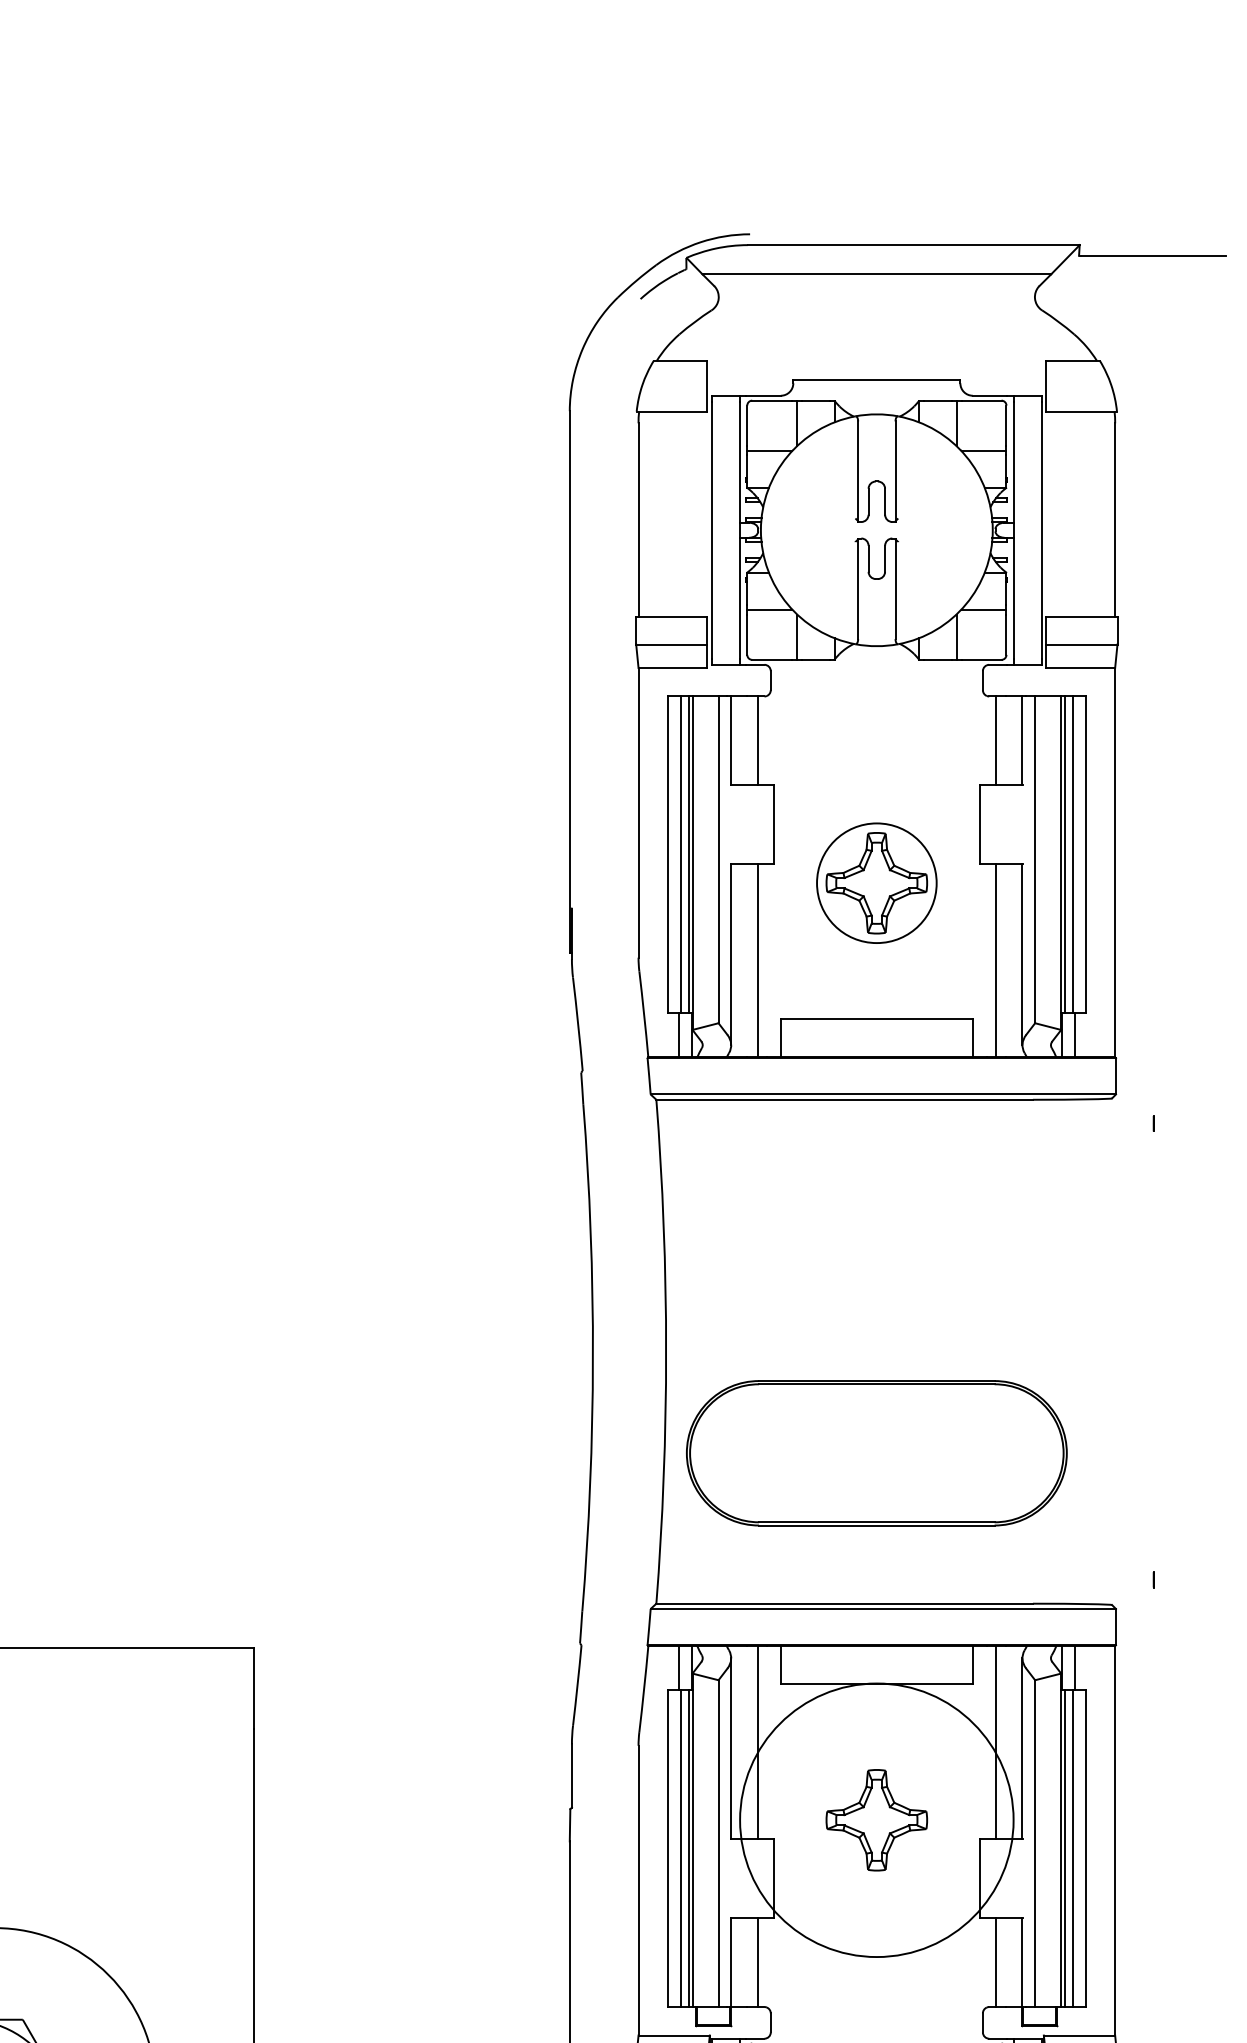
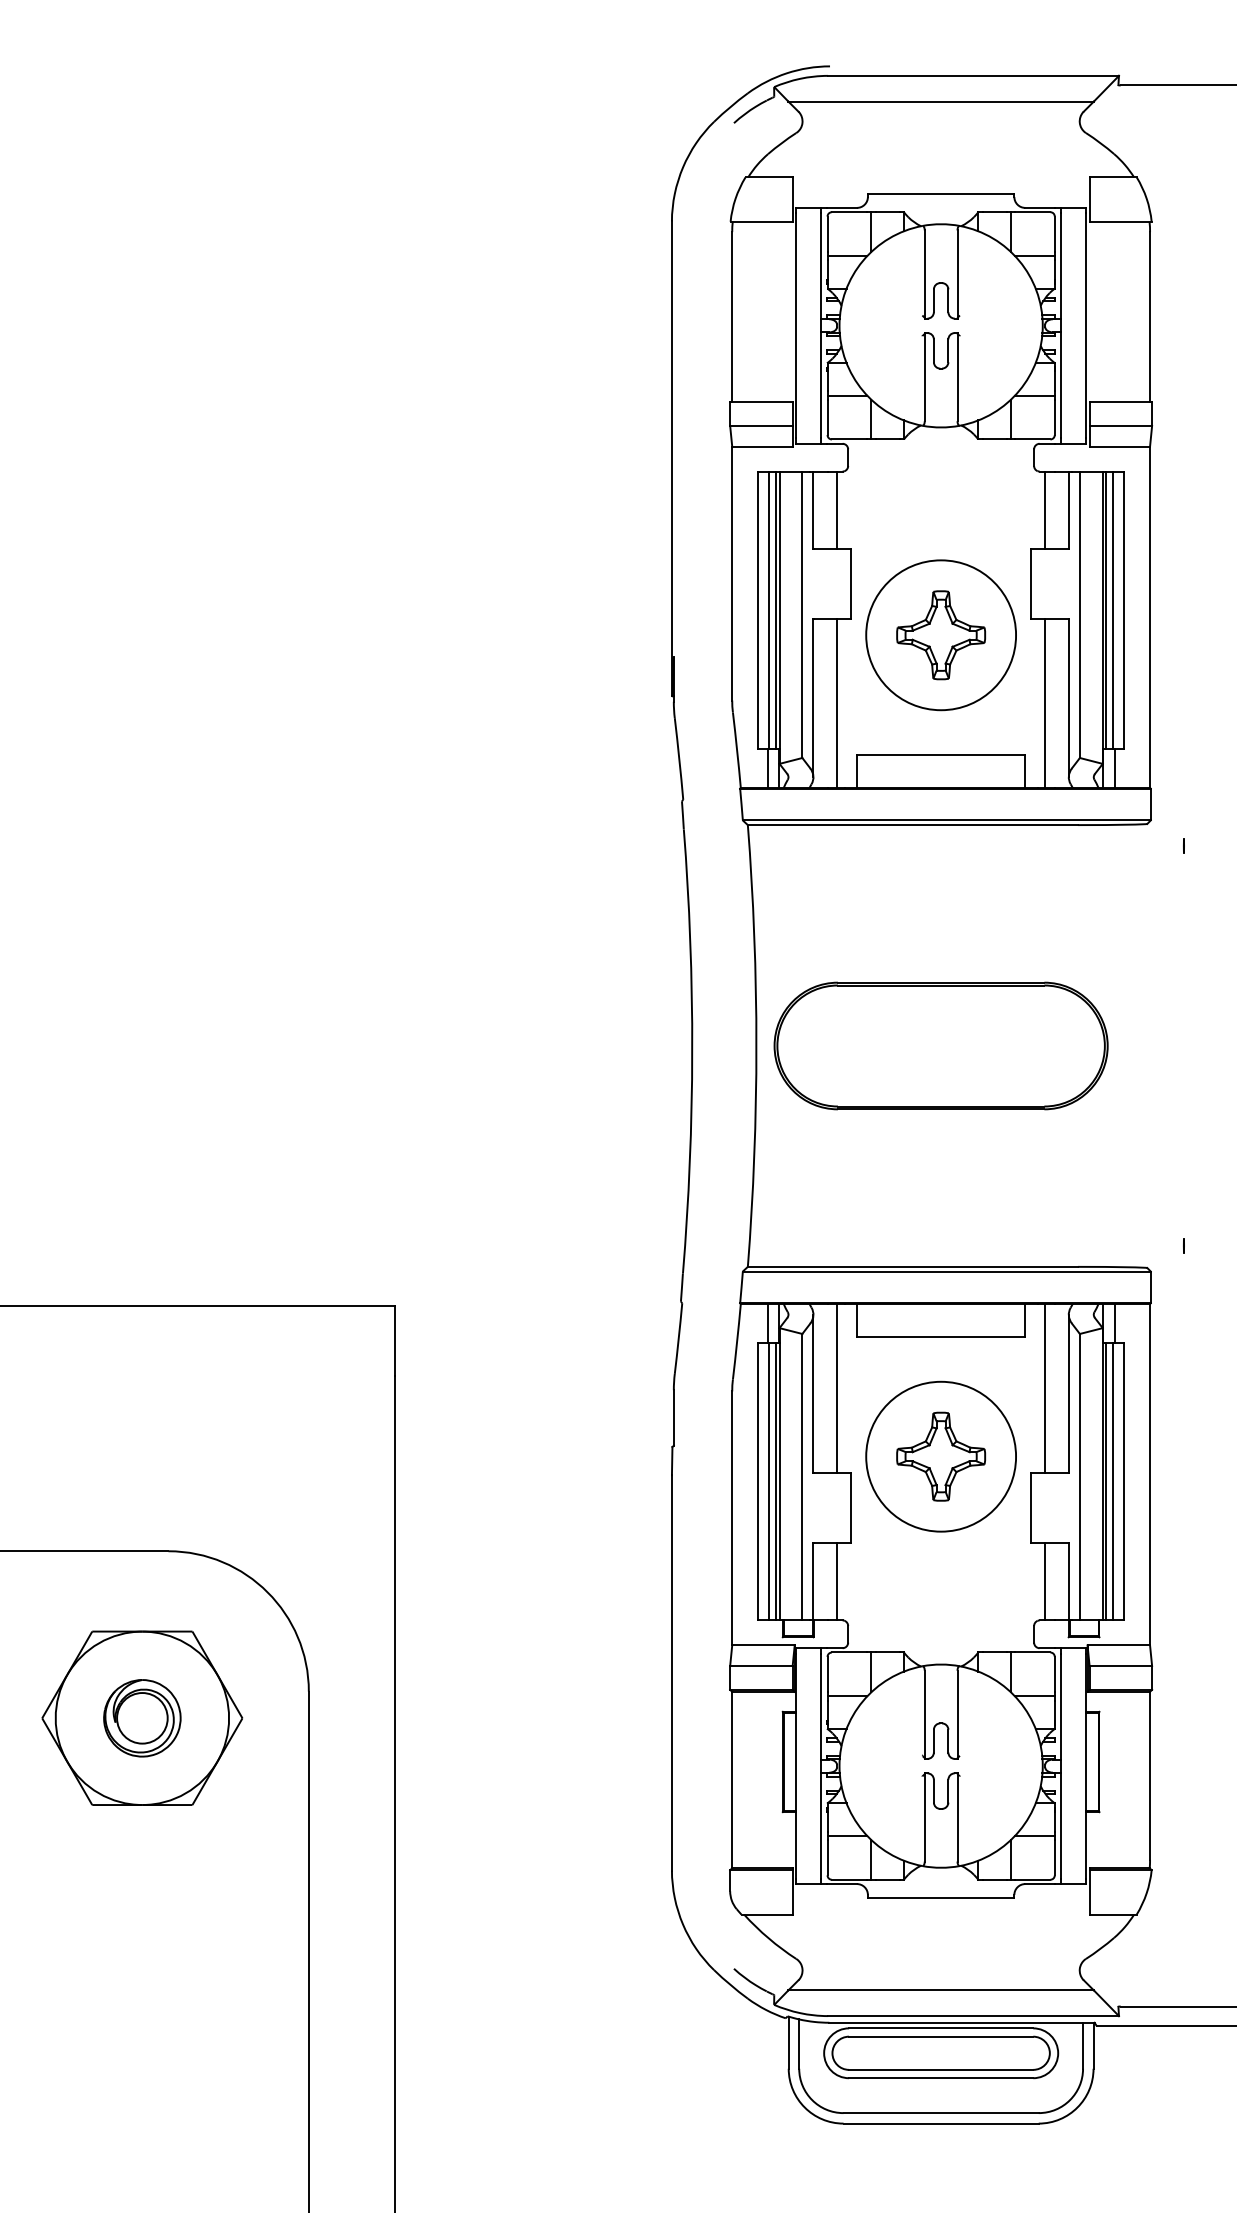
circle: (877, 883) -> (941, 635), size x1.43
part: (876, 1452) -> (940, 1045), moved
circle: (877, 1820) -> (941, 1456), size x0.62

